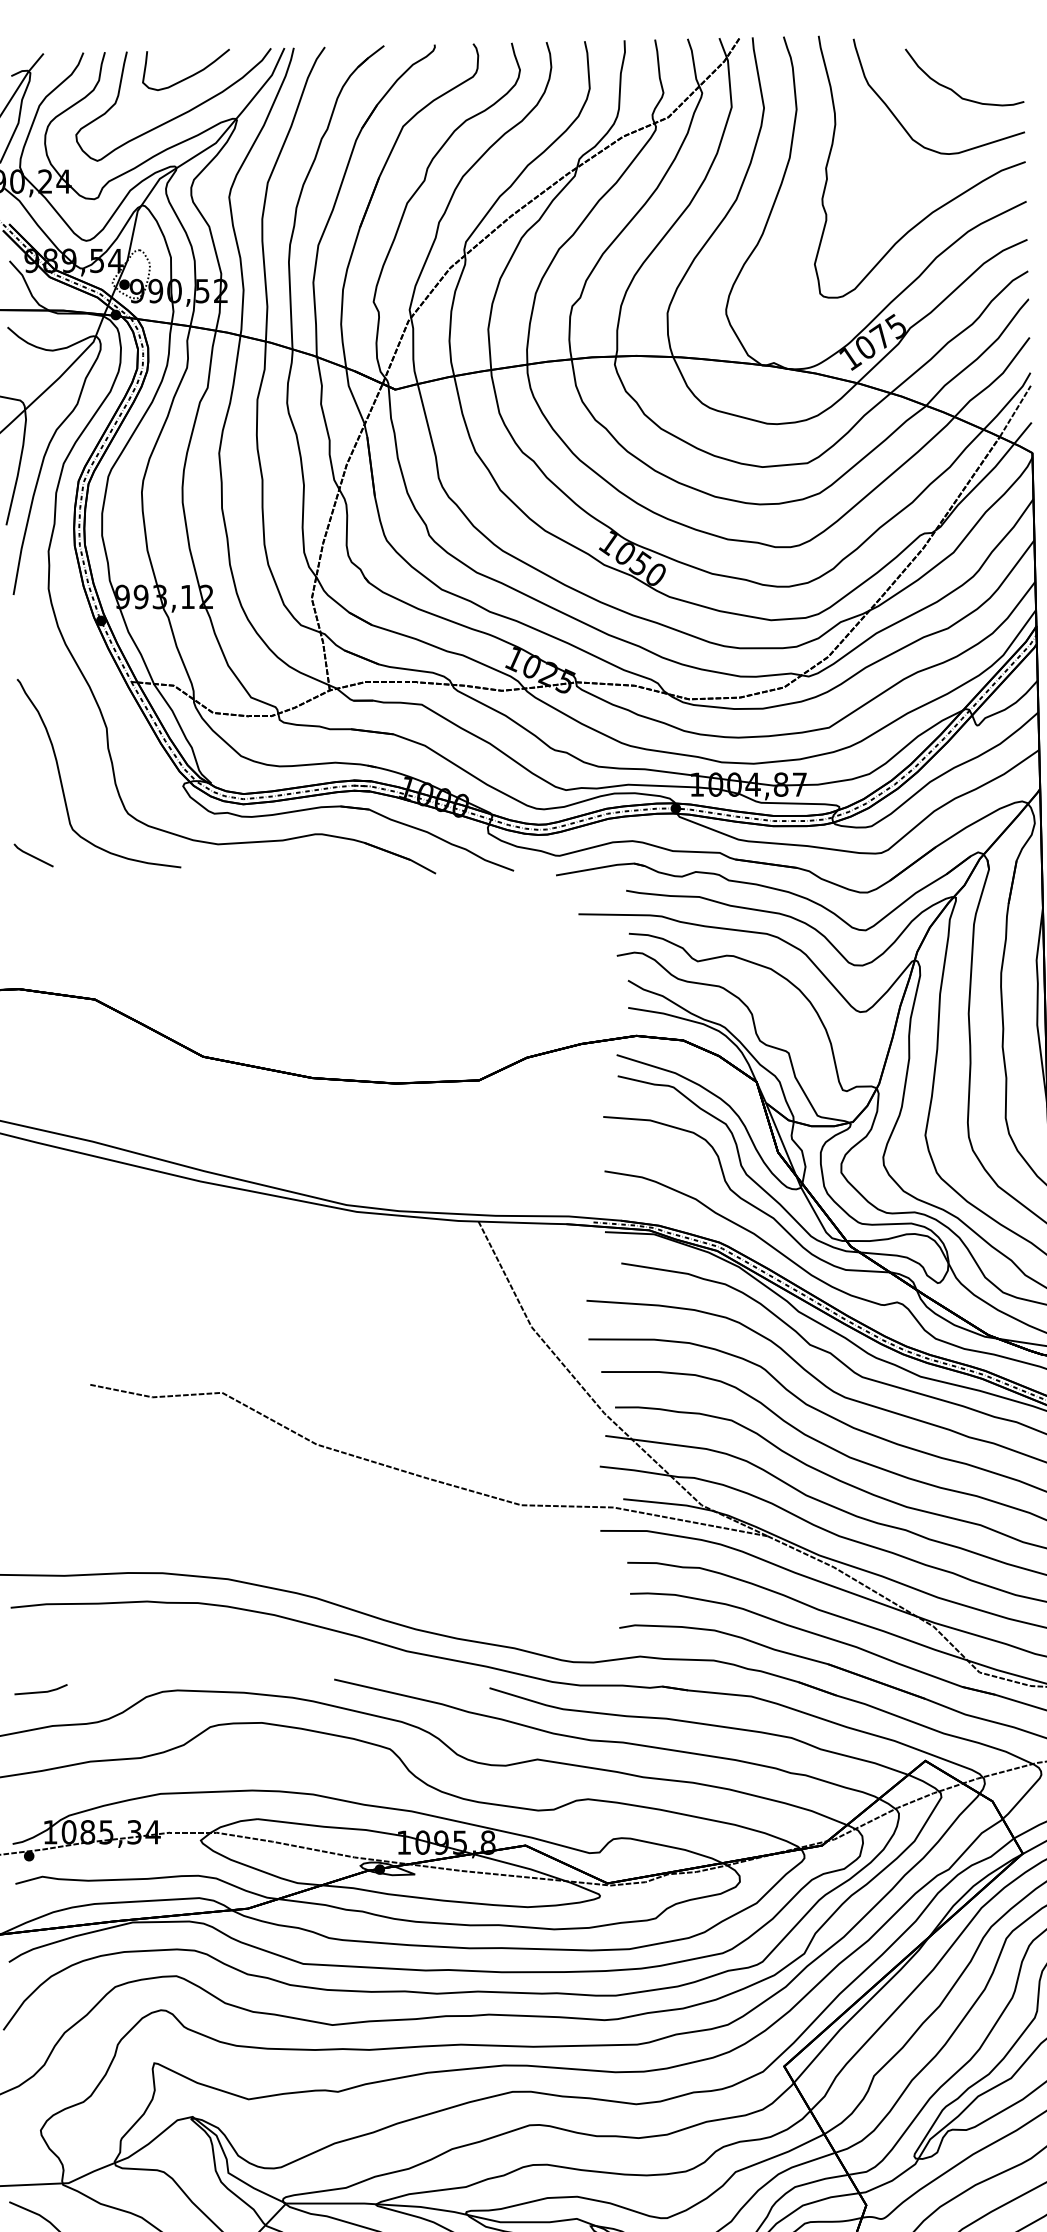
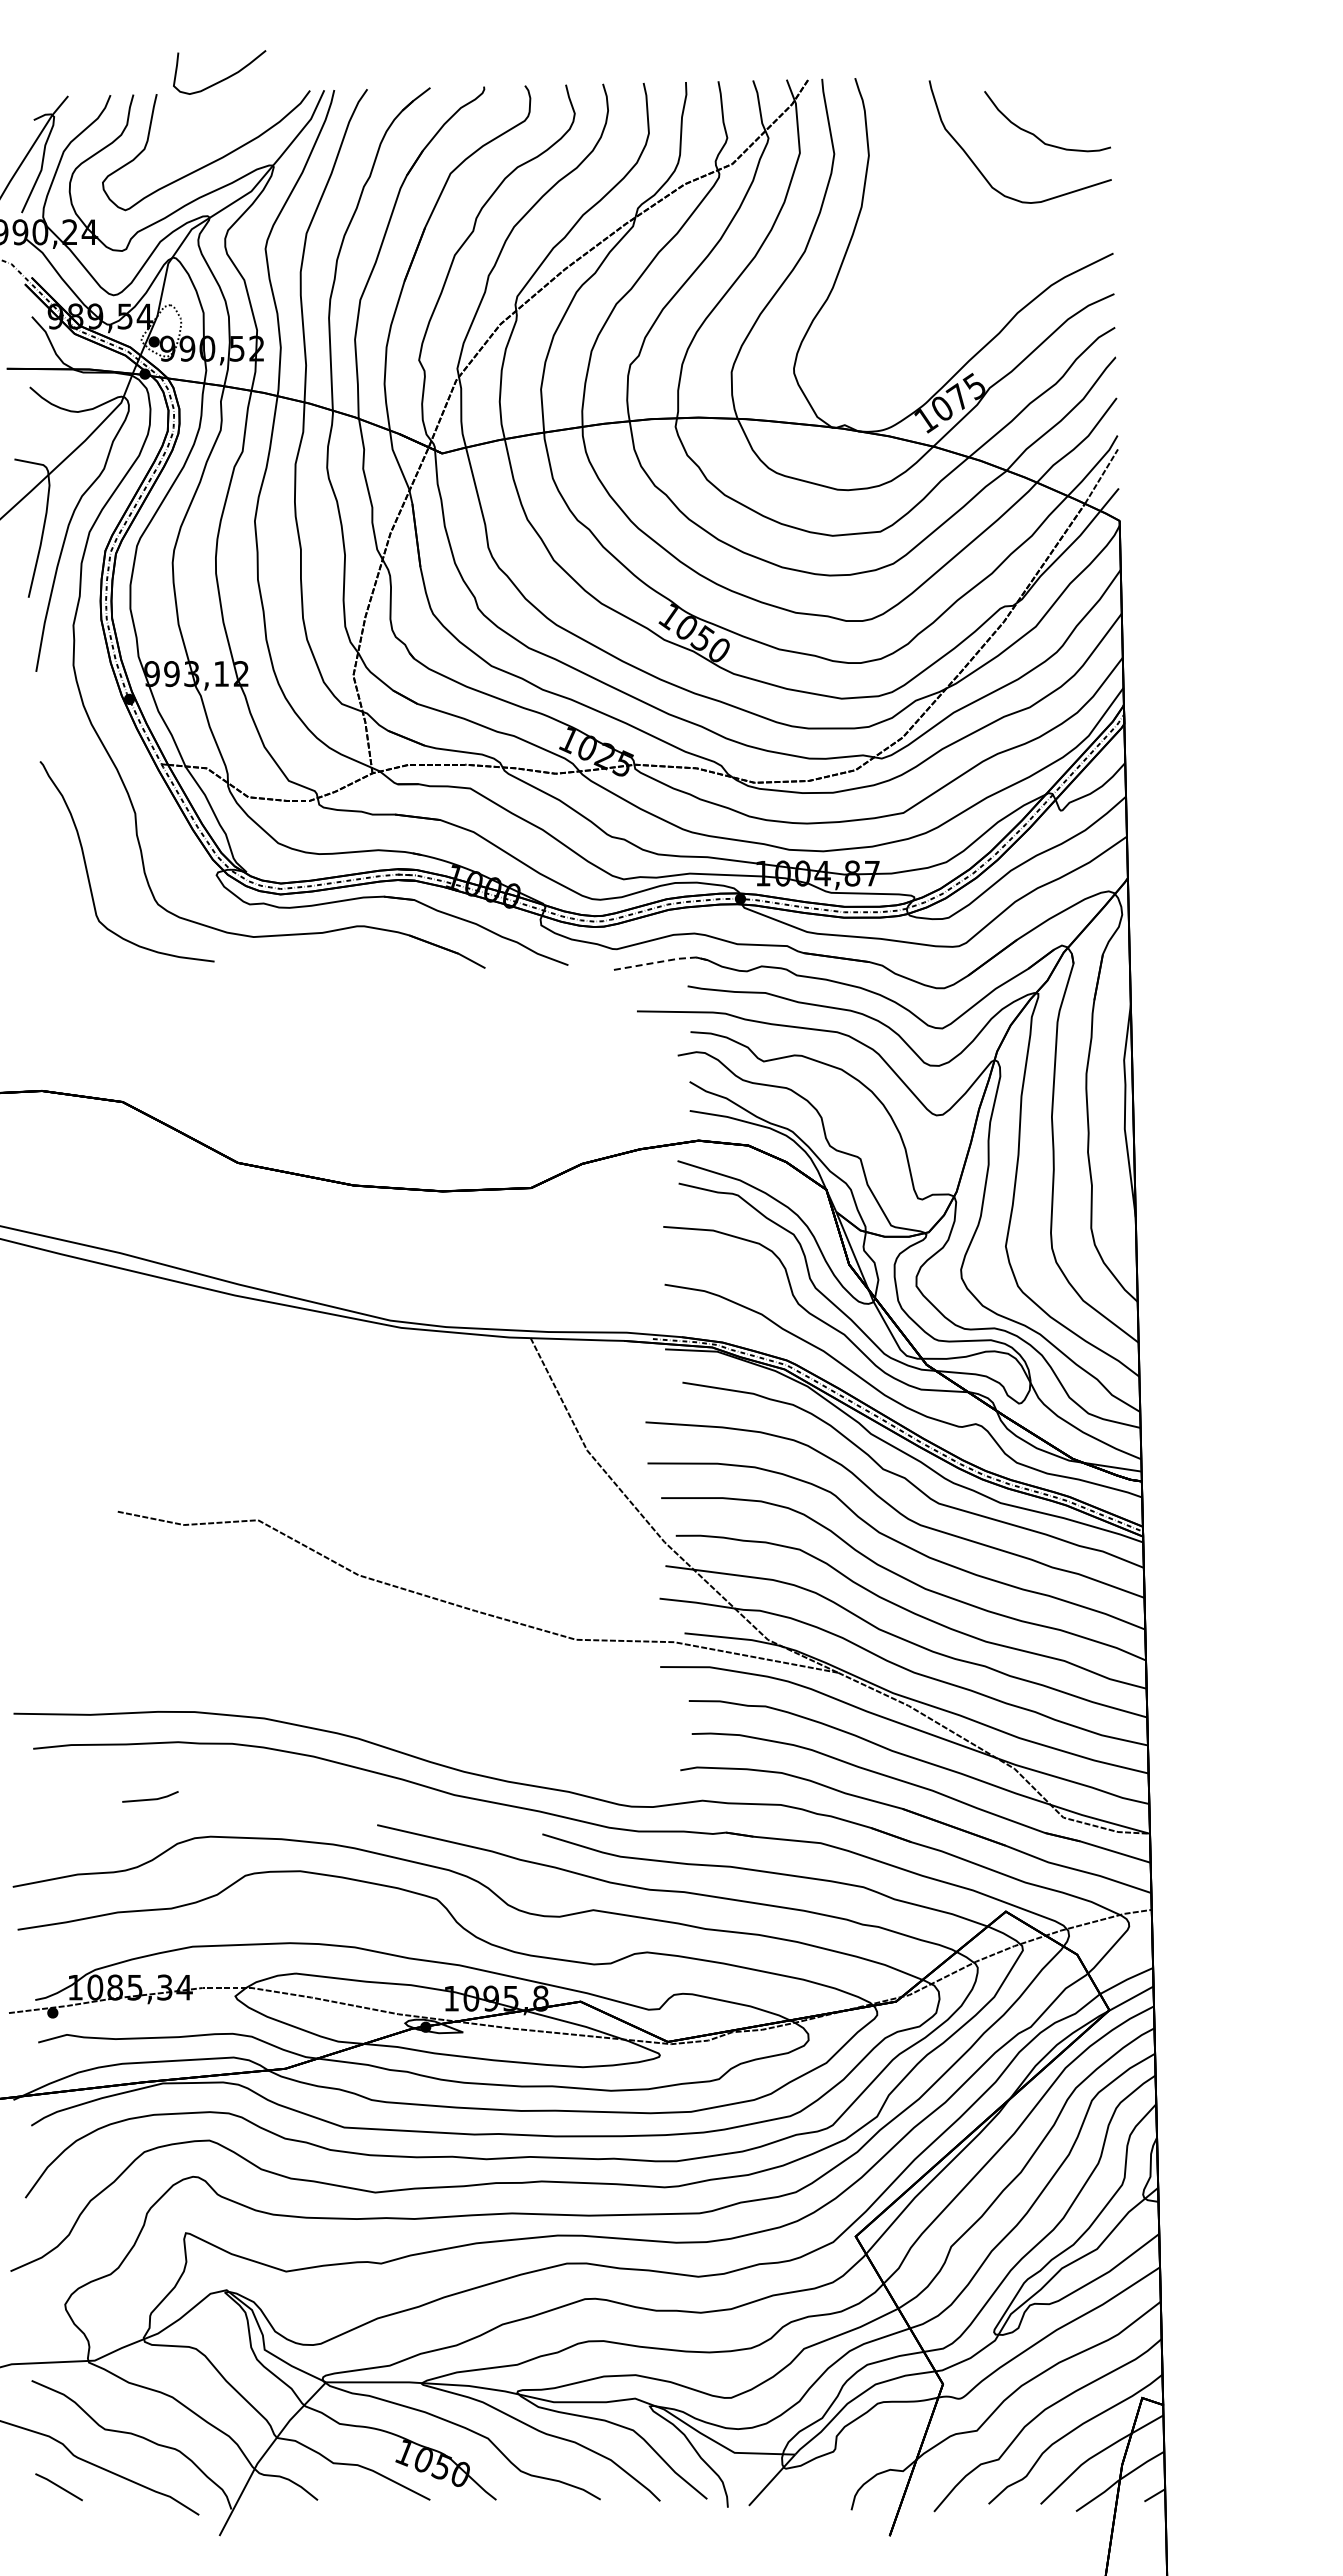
curve: (188, 76) -> (222, 79), moved
curve: (944, 203) -> (1026, 255), removed
line: (32, 855) -> (56, 948), removed
line: (601, 867) -> (661, 961), solid -> dashed
line: (41, 1691) -> (150, 1798), moved

